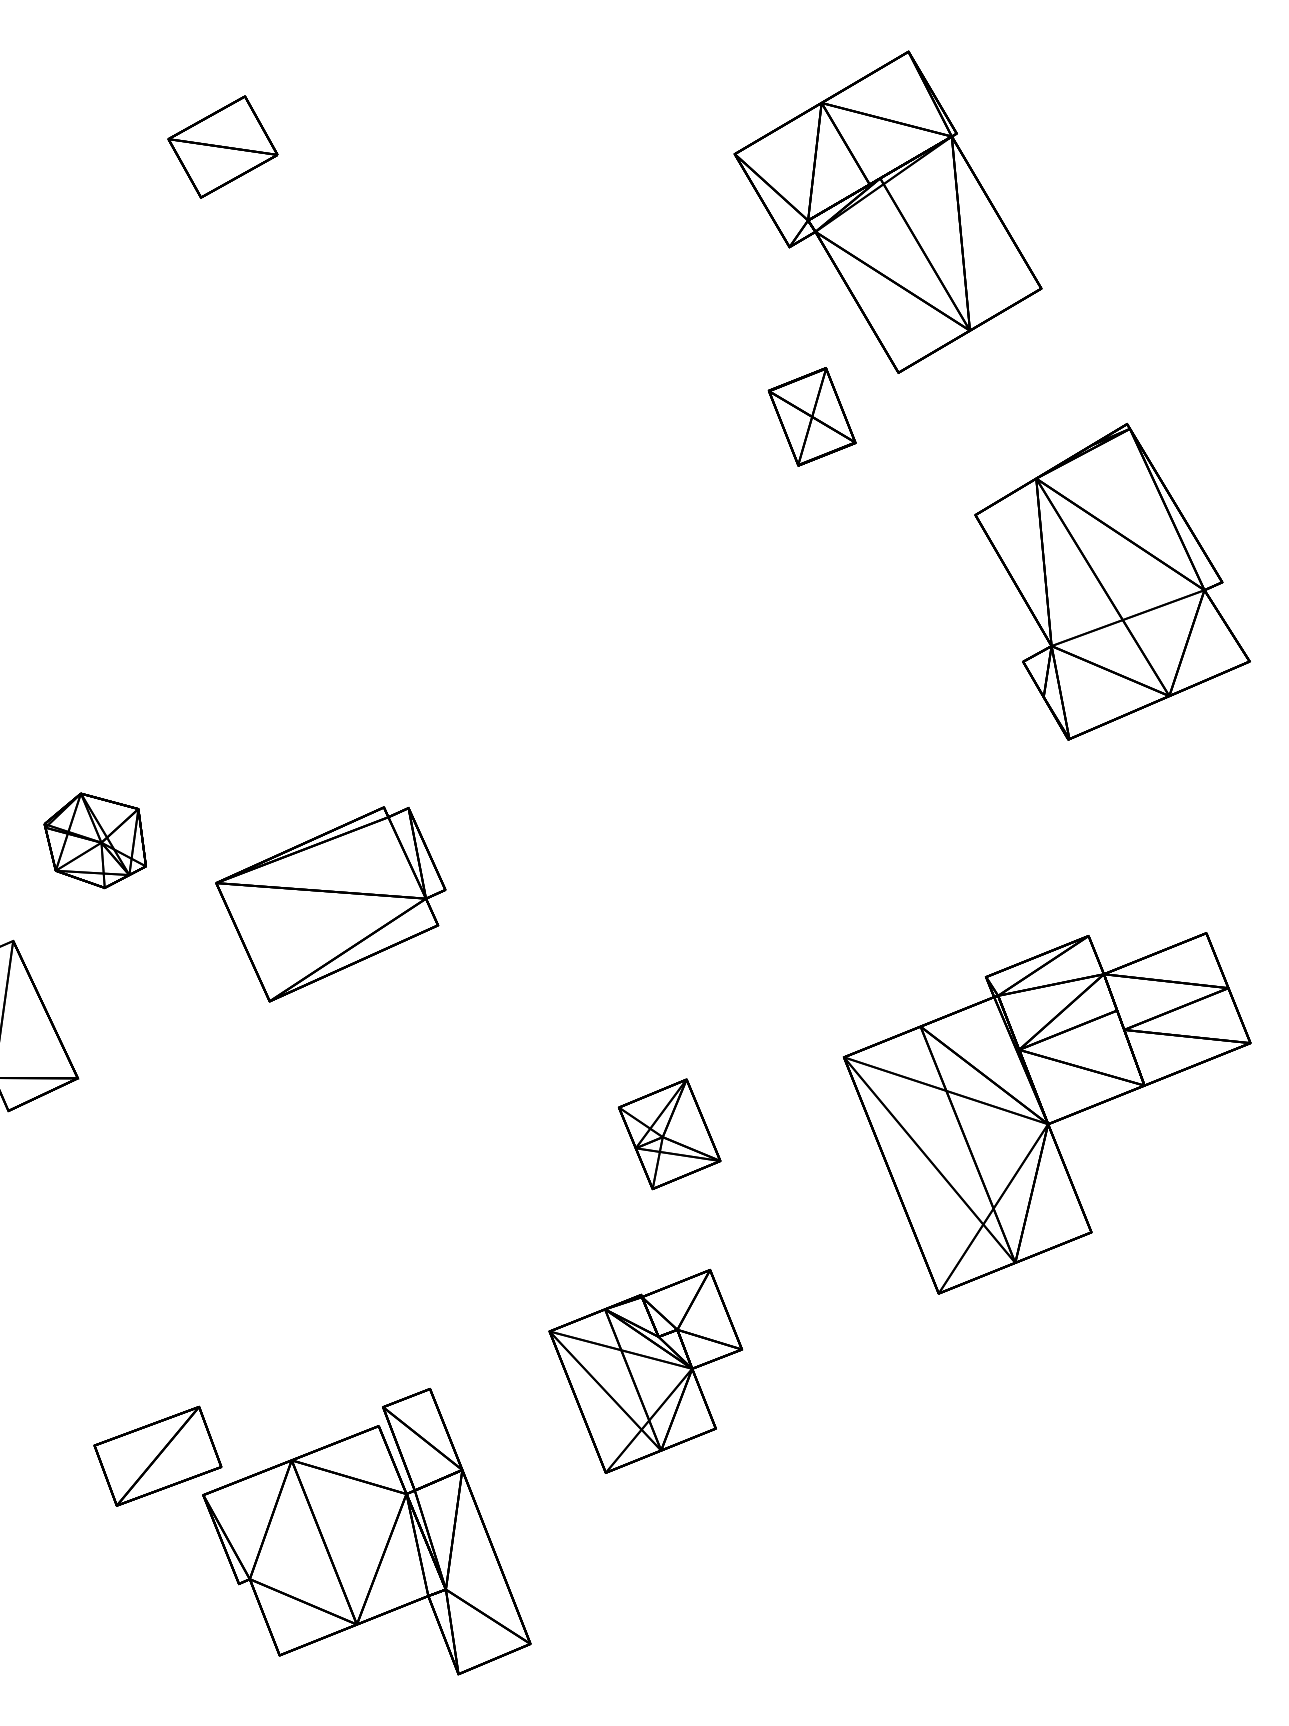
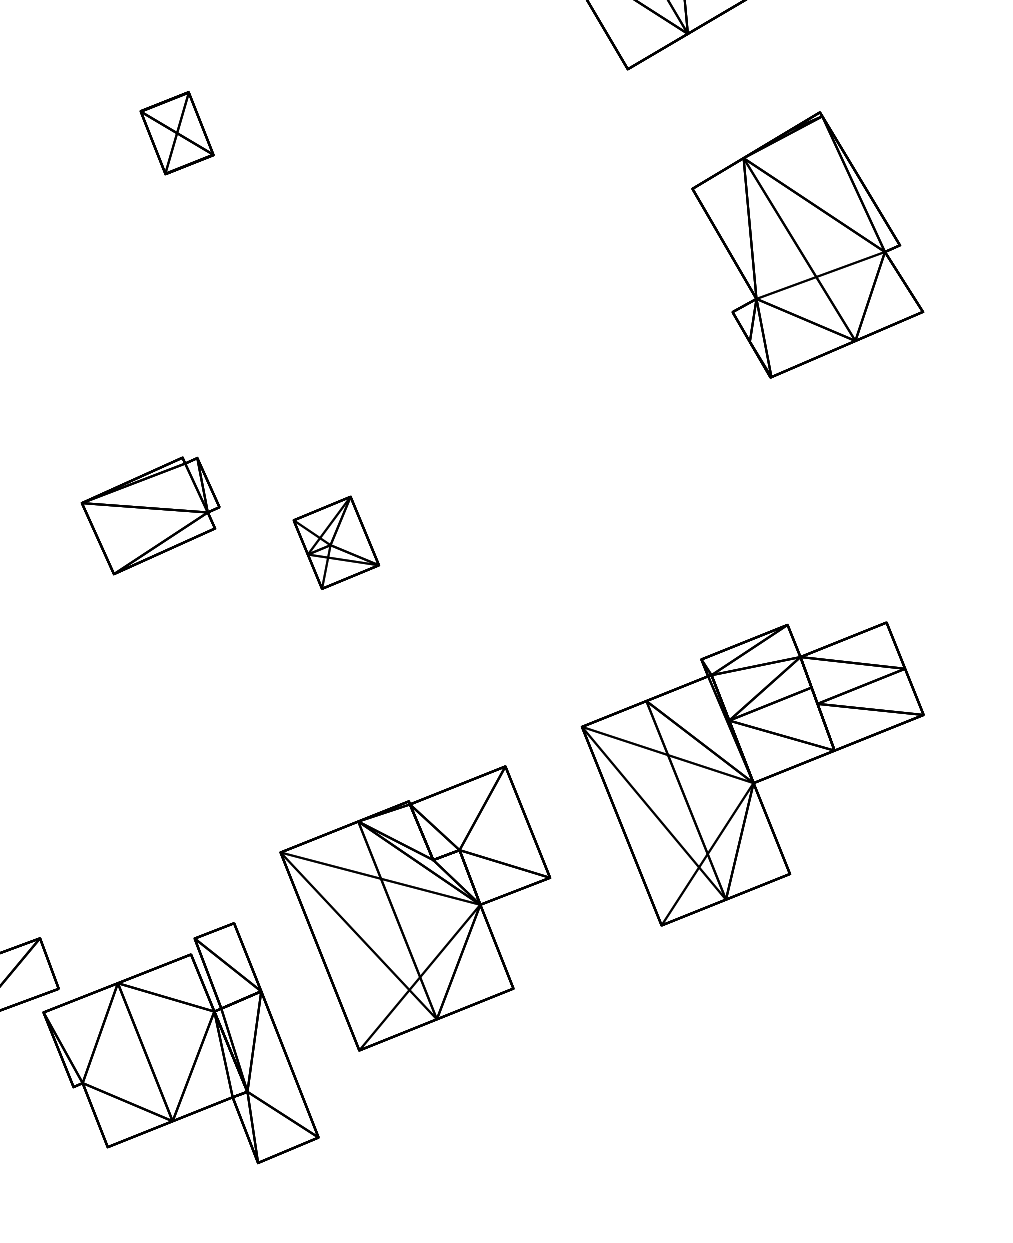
part: (811, 416) -> (176, 132), moved
part: (330, 903) -> (150, 515), size x0.71
part: (1047, 1113) -> (753, 774), moved
part: (669, 1134) -> (336, 542), moved
part: (645, 1371) -> (415, 908), size x1.67

